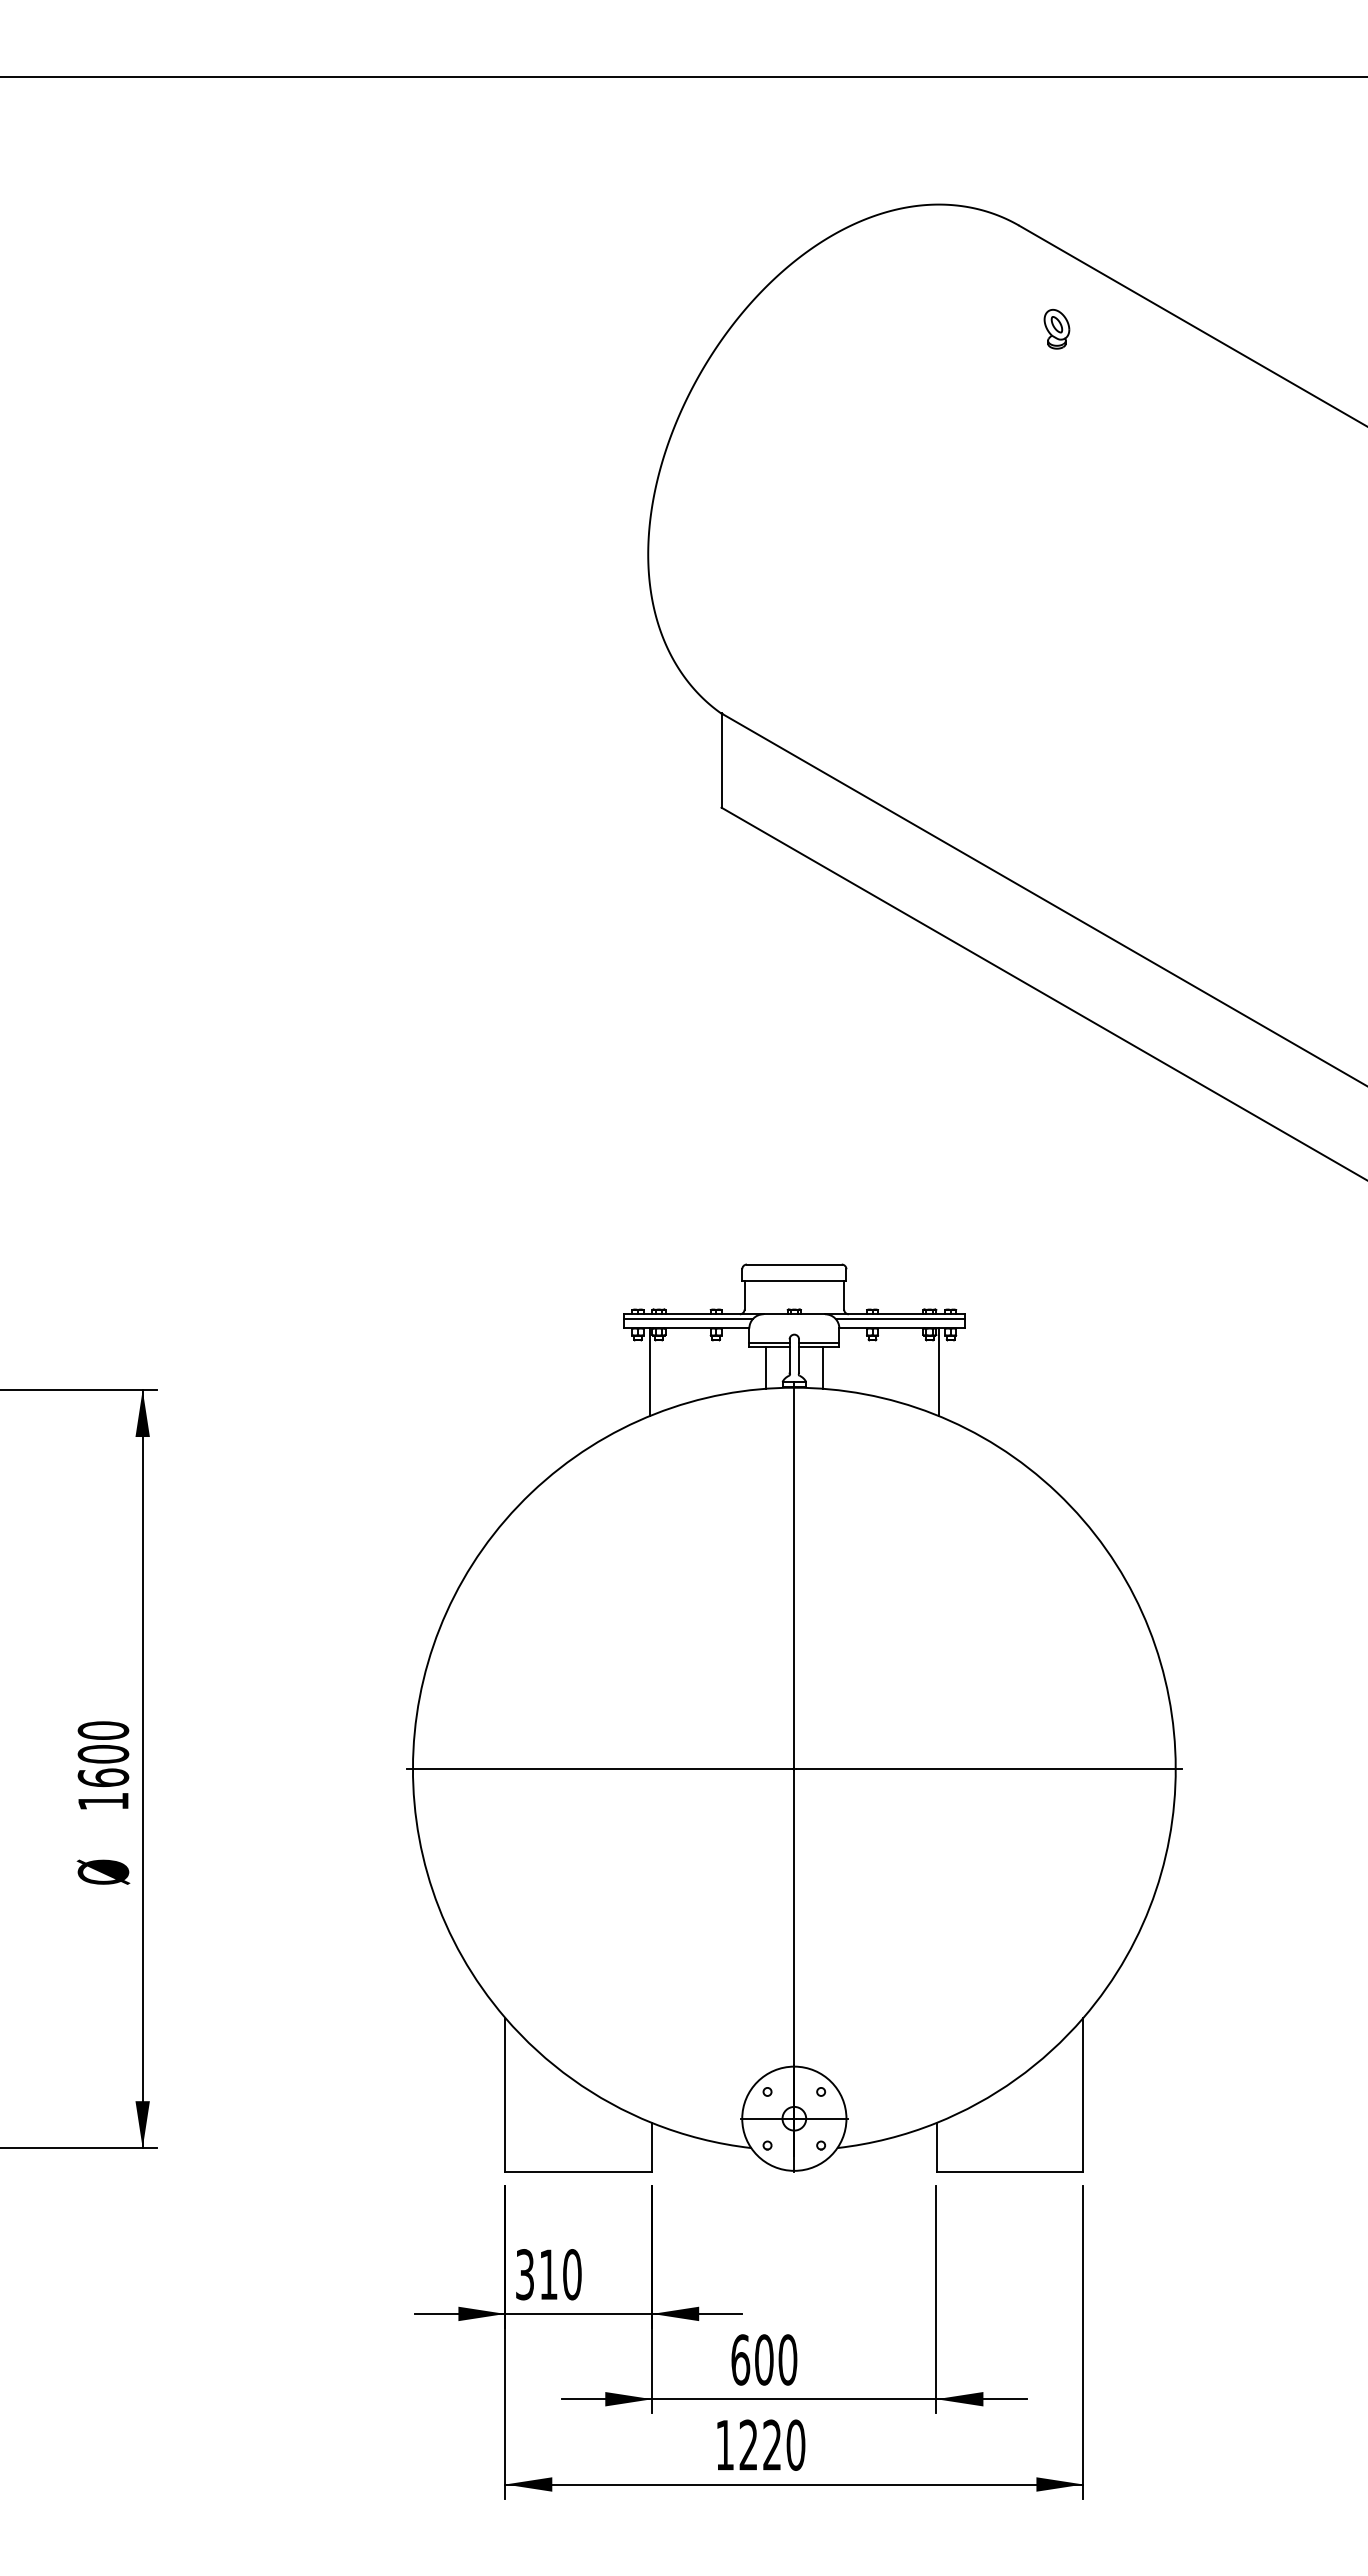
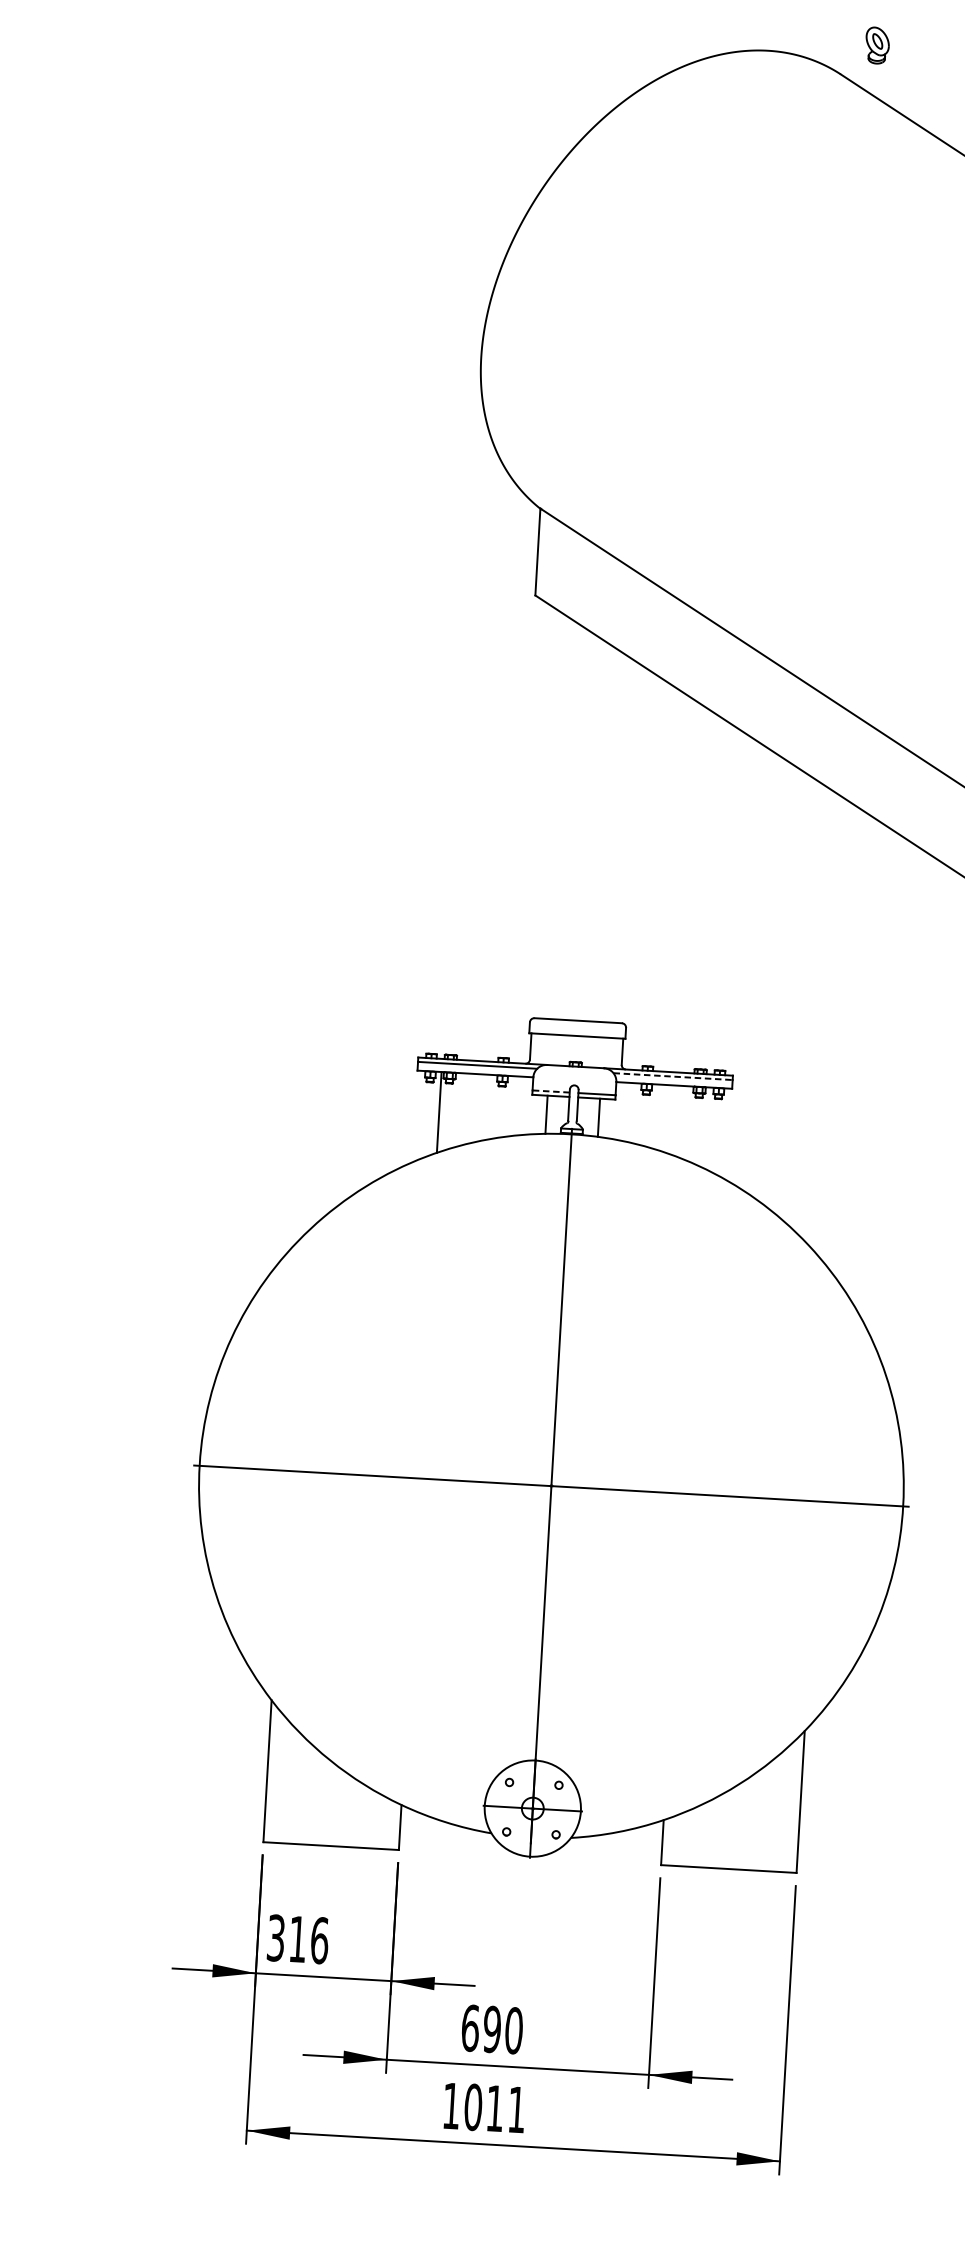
part: (1056, 329) -> (877, 45), moved
line: (900, 1319) -> (673, 1077), solid -> dashed
line: (768, 1342) -> (550, 1091), solid -> dashed
line: (938, 1372) -> (705, 1127), removed
text: (572, 2274) -> (319, 1940), 310 -> 316
text: (764, 2359) -> (492, 2029), 600 -> 690
text: (772, 2444) -> (495, 2107), 1220 -> 1011

